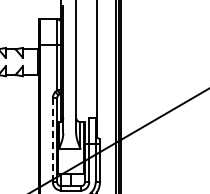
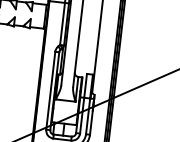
line: (52, 140) -> (50, 91), dashed -> solid

